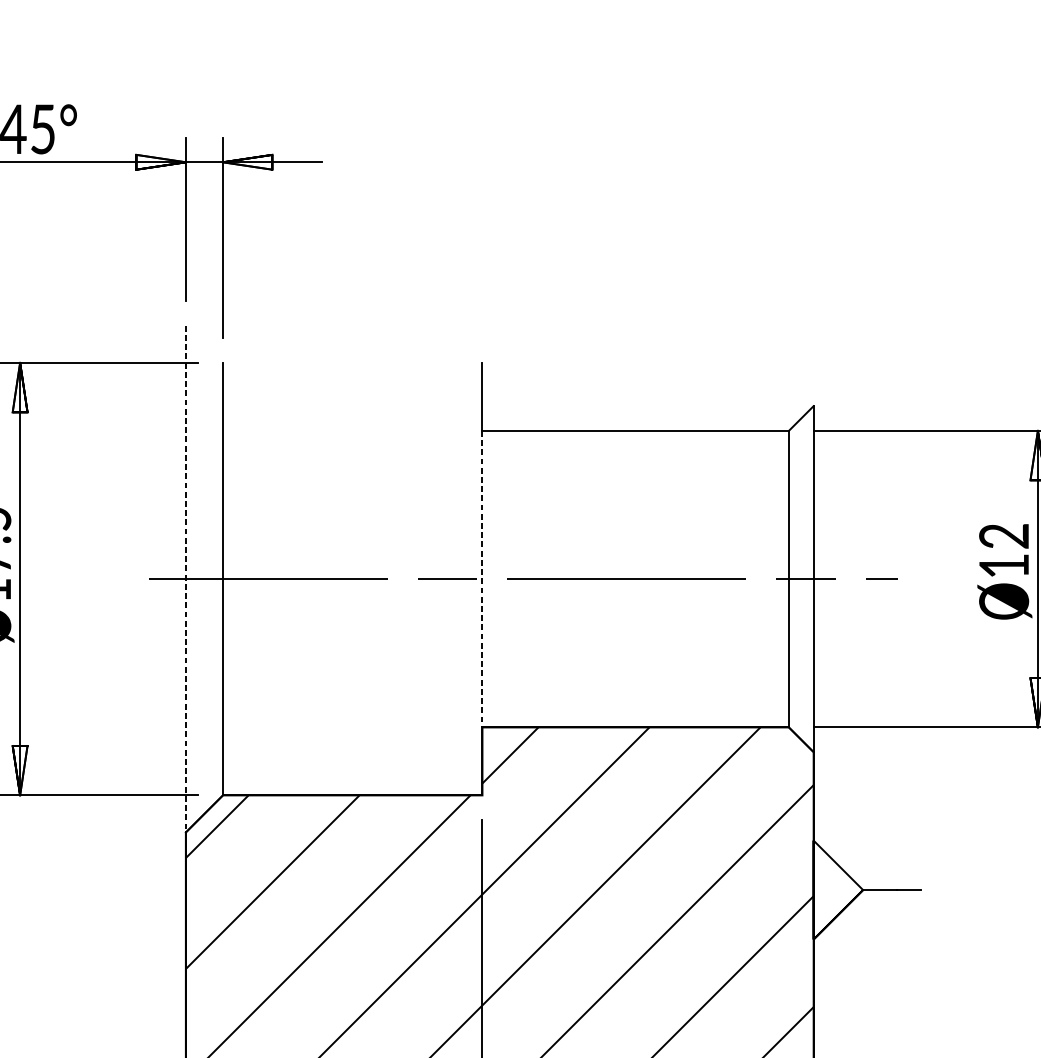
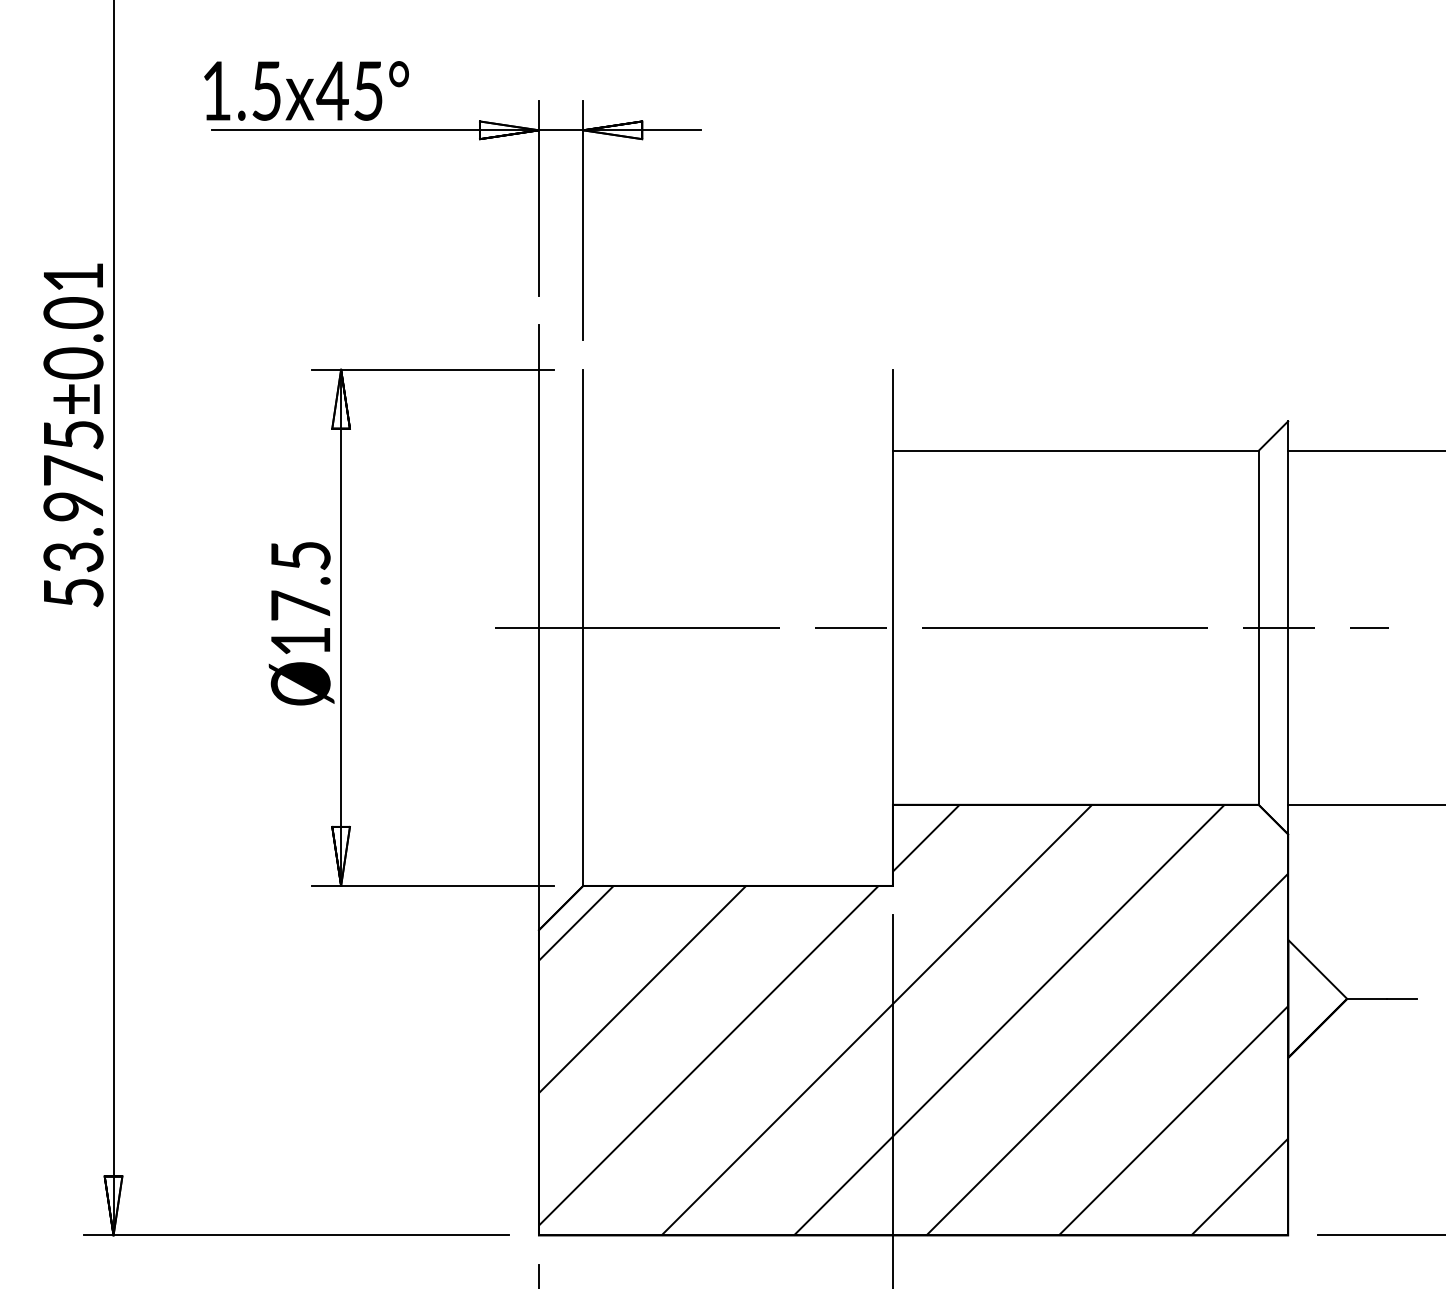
line: (482, 578) -> (892, 627), dashed -> solid
line: (185, 579) -> (538, 628), dashed -> solid

